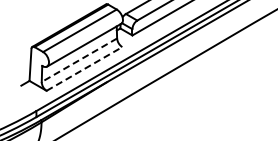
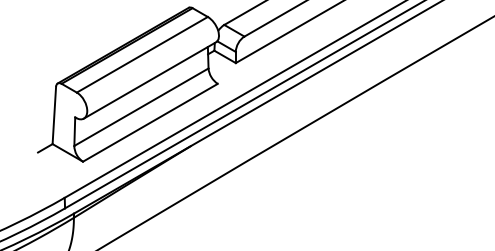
line: (79, 60) -> (141, 107), dashed -> solid
line: (84, 68) -> (150, 121), dashed -> solid

